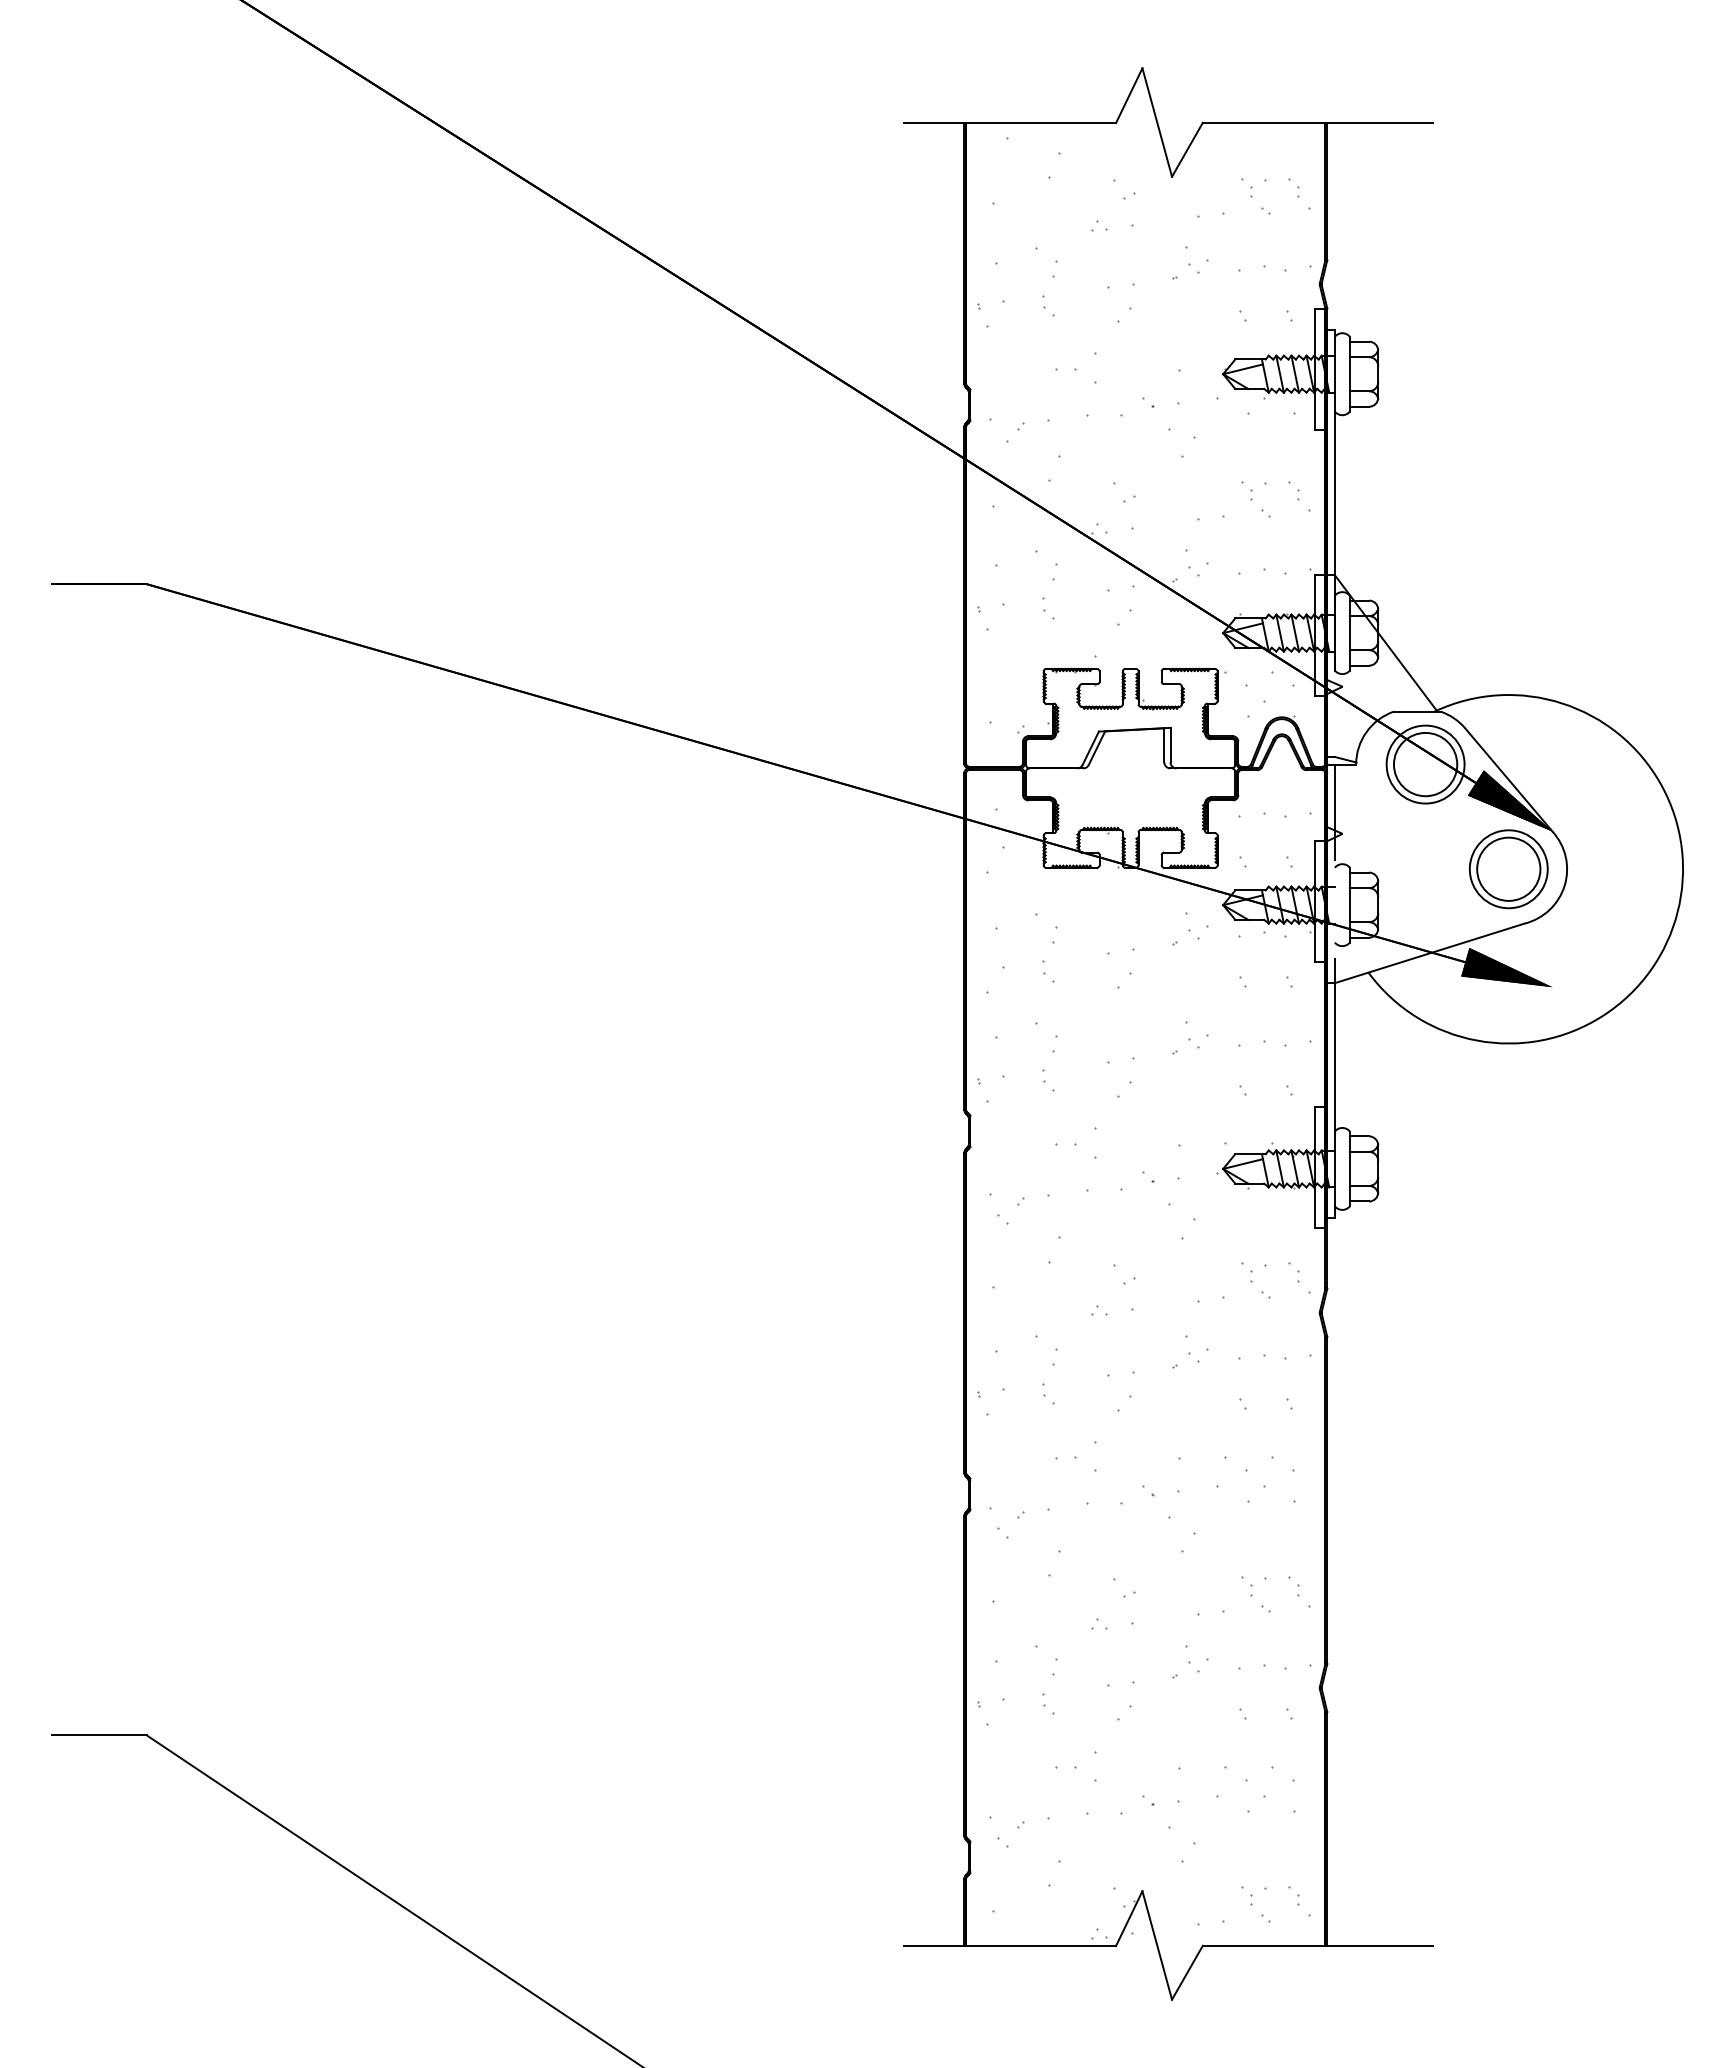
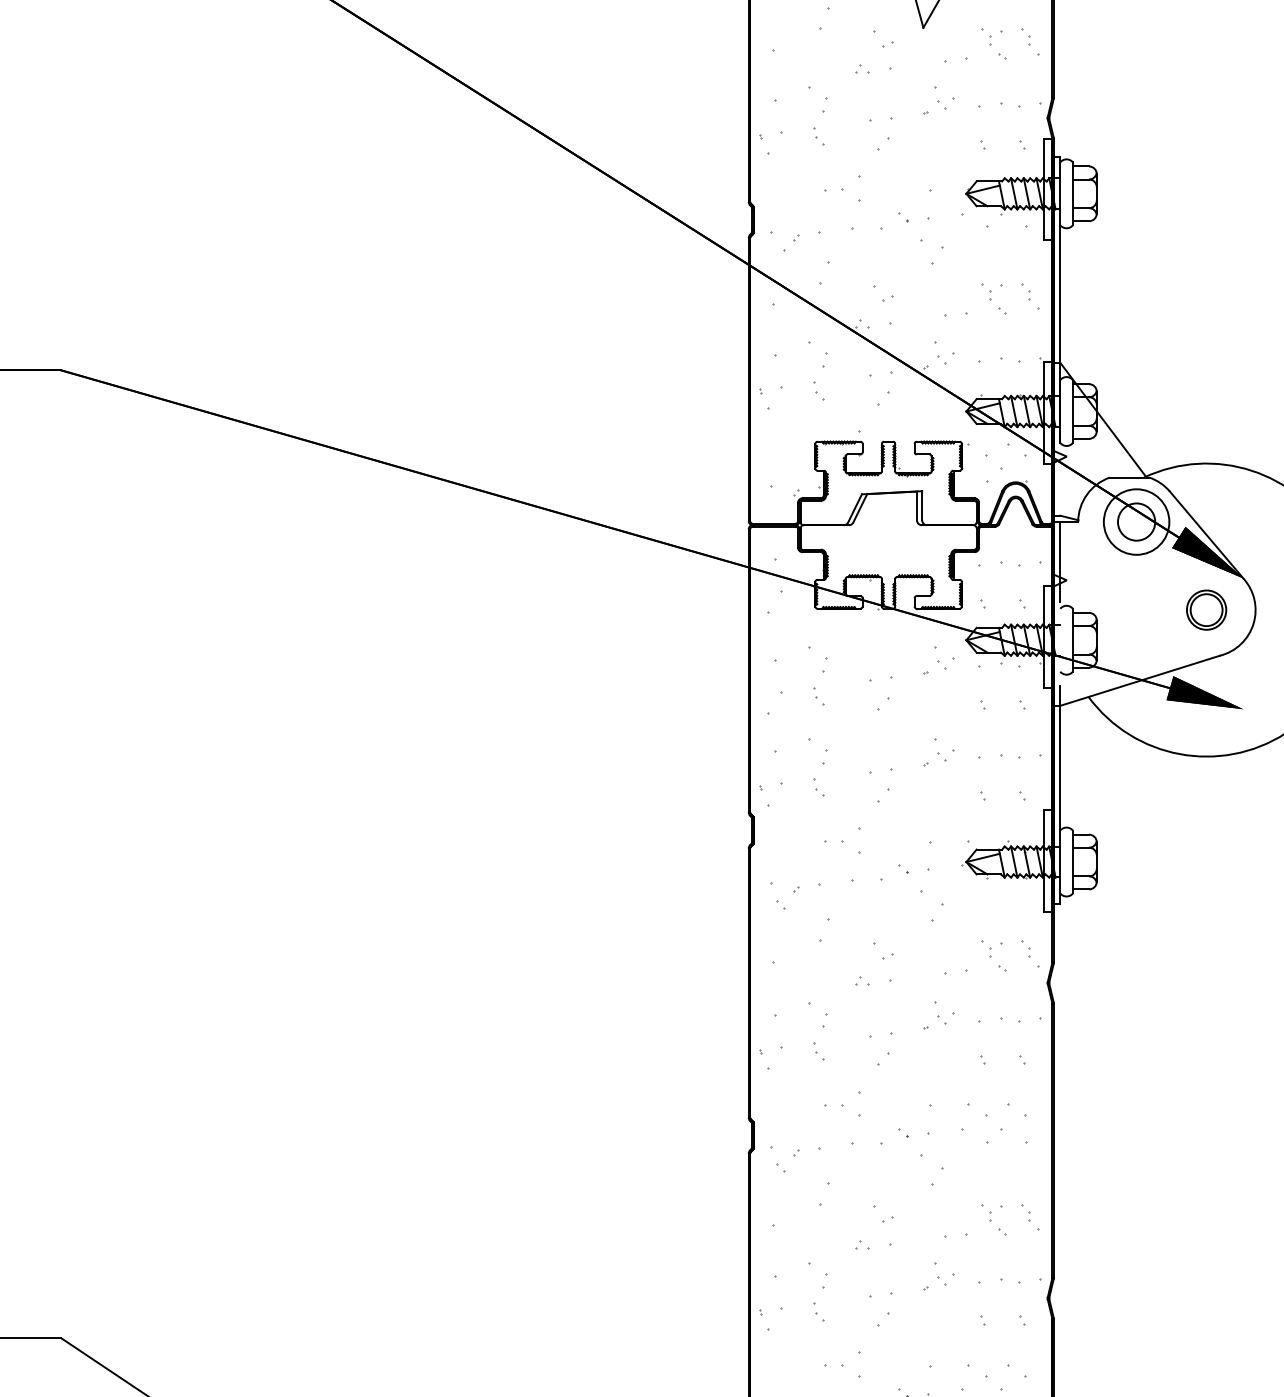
circle: (1425, 764) -> (1136, 521), size x0.7
part: (1508, 869) -> (1206, 610), size x0.6

